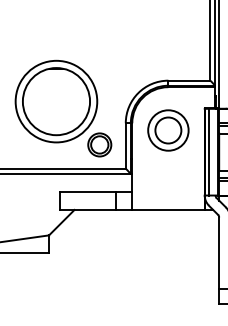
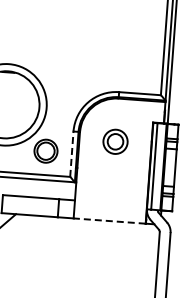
part: (168, 130) -> (115, 141), size x0.6
line: (125, 146) -> (71, 154), solid -> dashed
line: (167, 209) -> (108, 220), solid -> dashed

